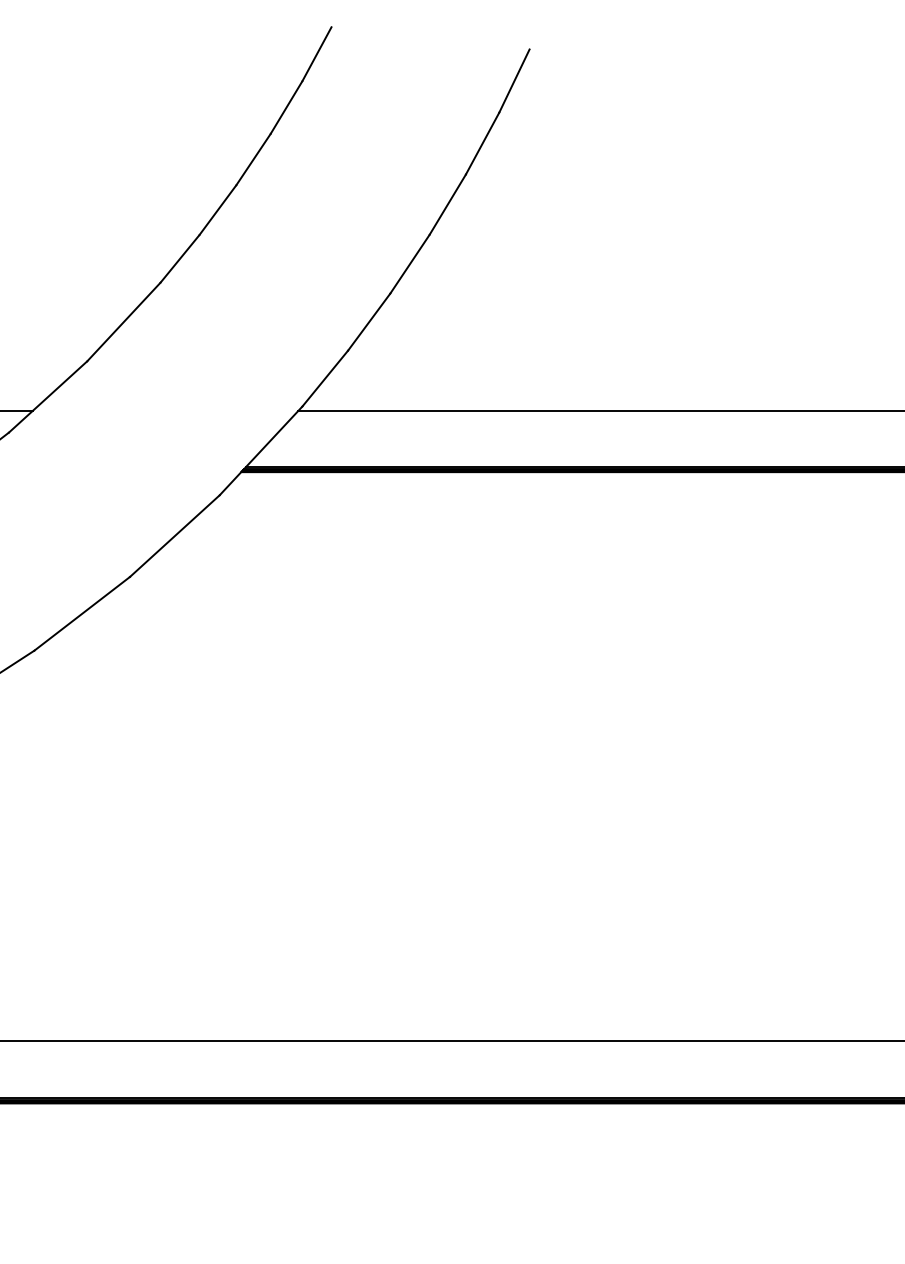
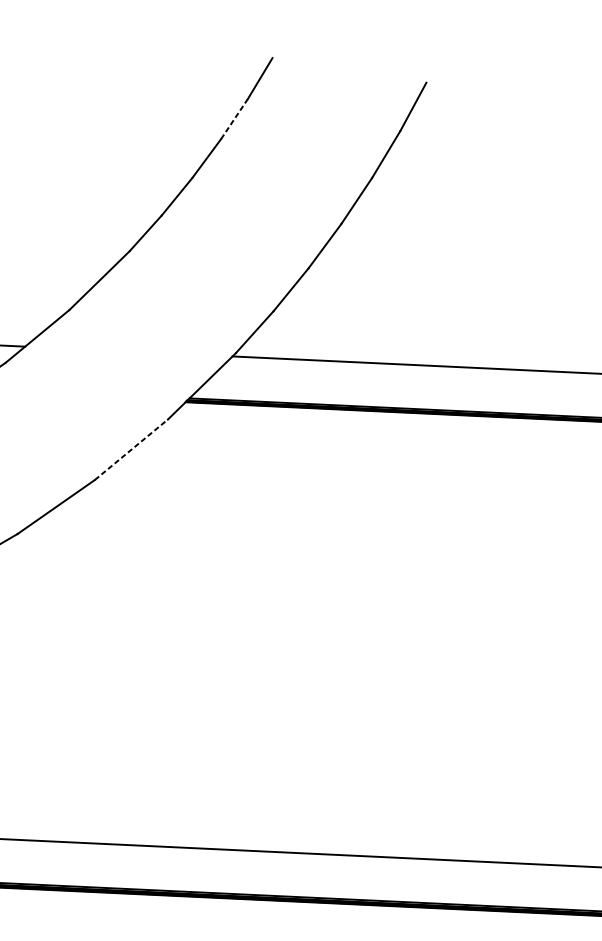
line: (286, 107) -> (234, 119), solid -> dashed
line: (174, 536) -> (131, 450), solid -> dashed

